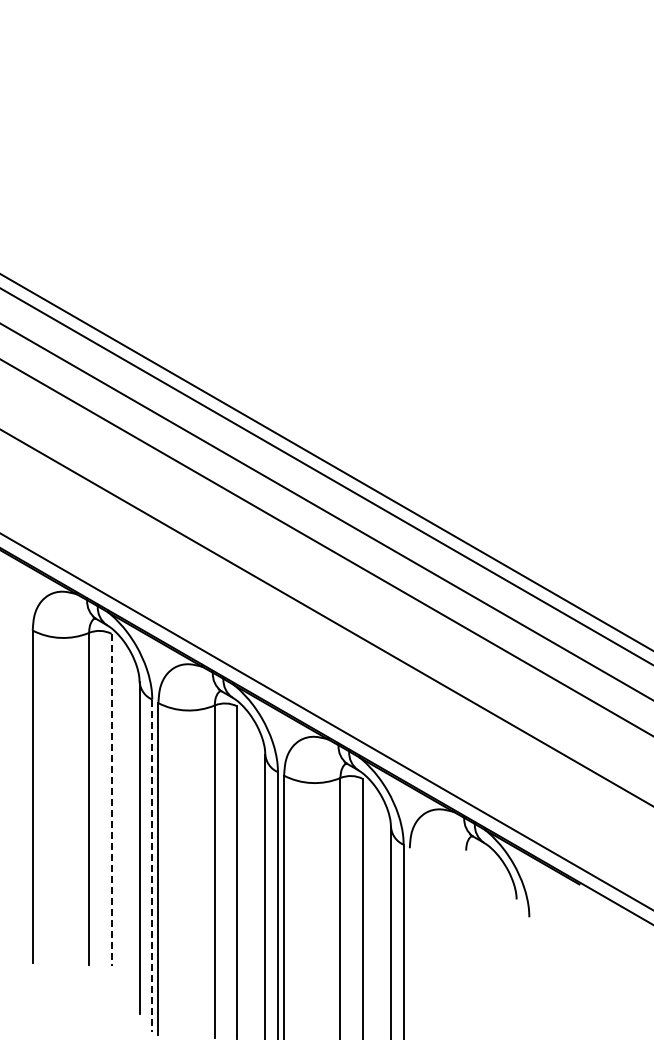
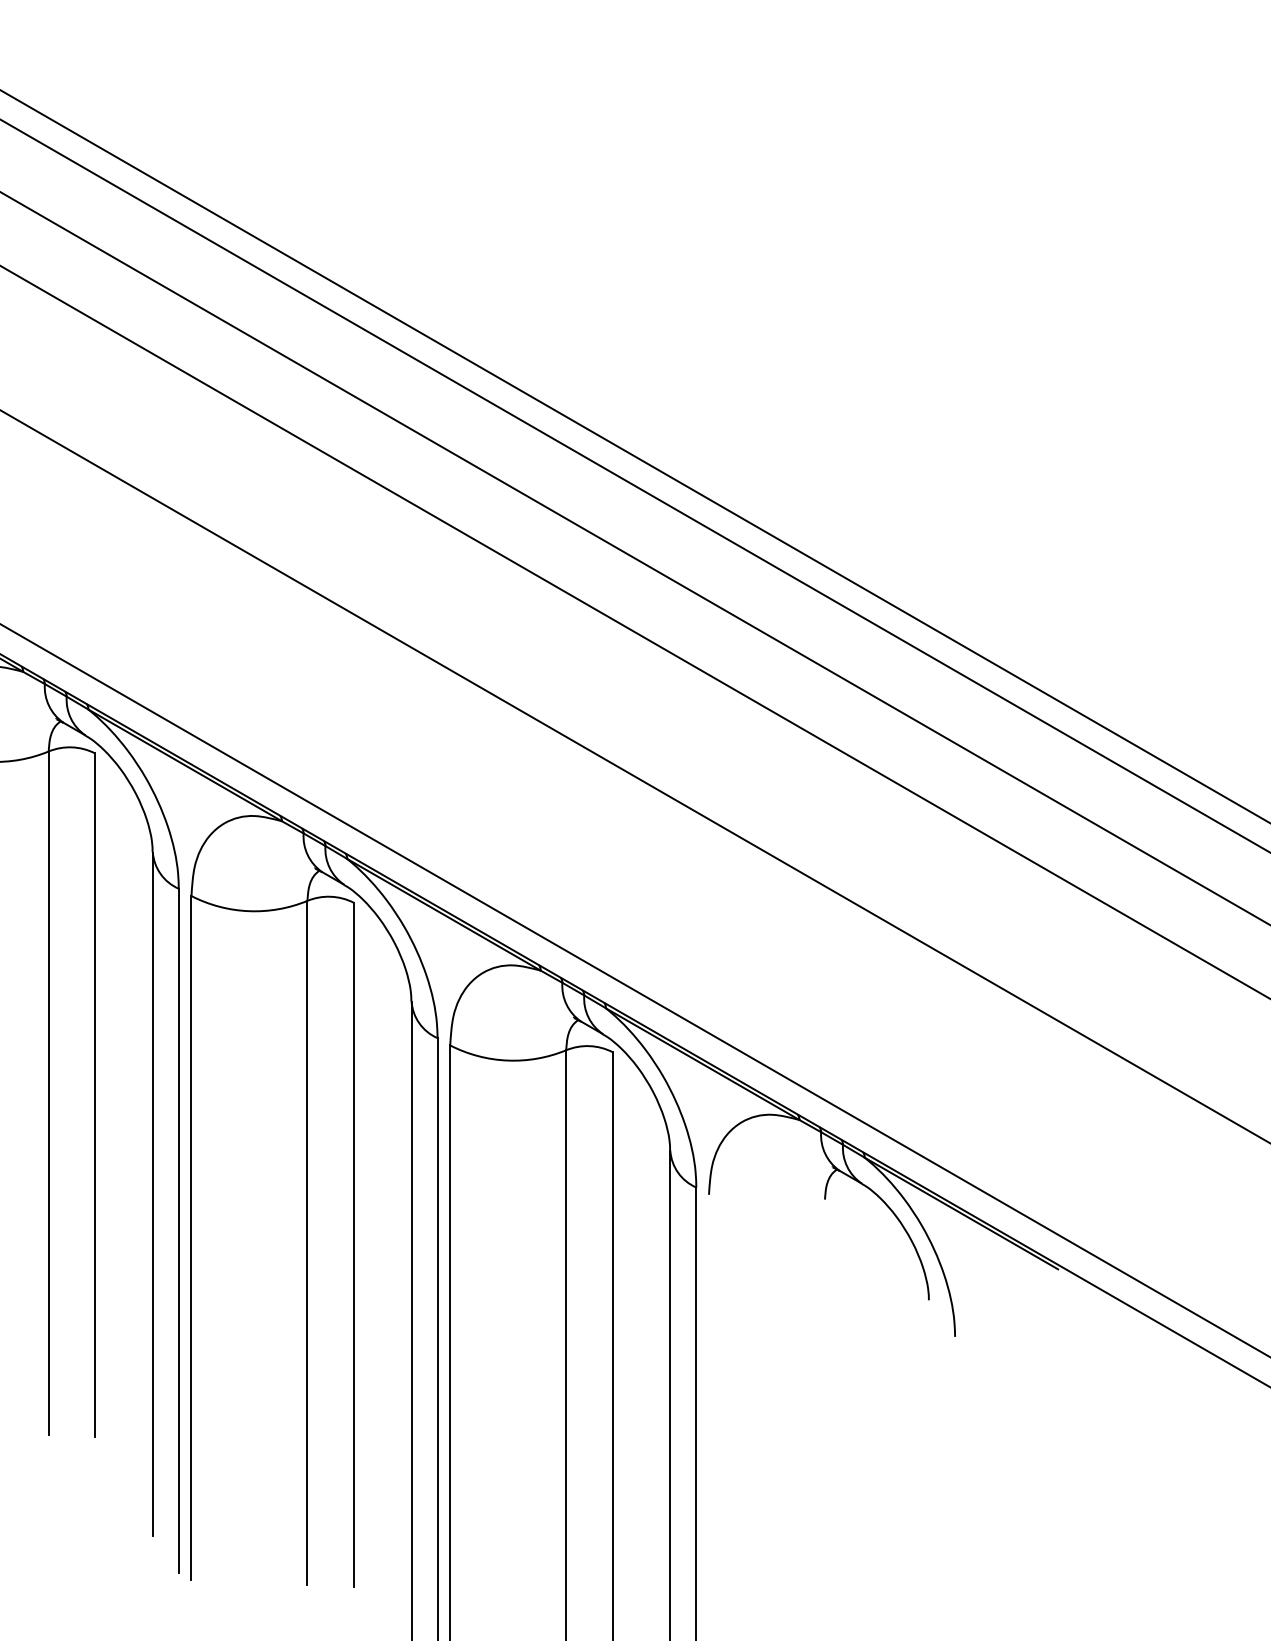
line: (111, 800) -> (94, 1096), dashed -> solid
line: (152, 866) -> (179, 1232), dashed -> solid

